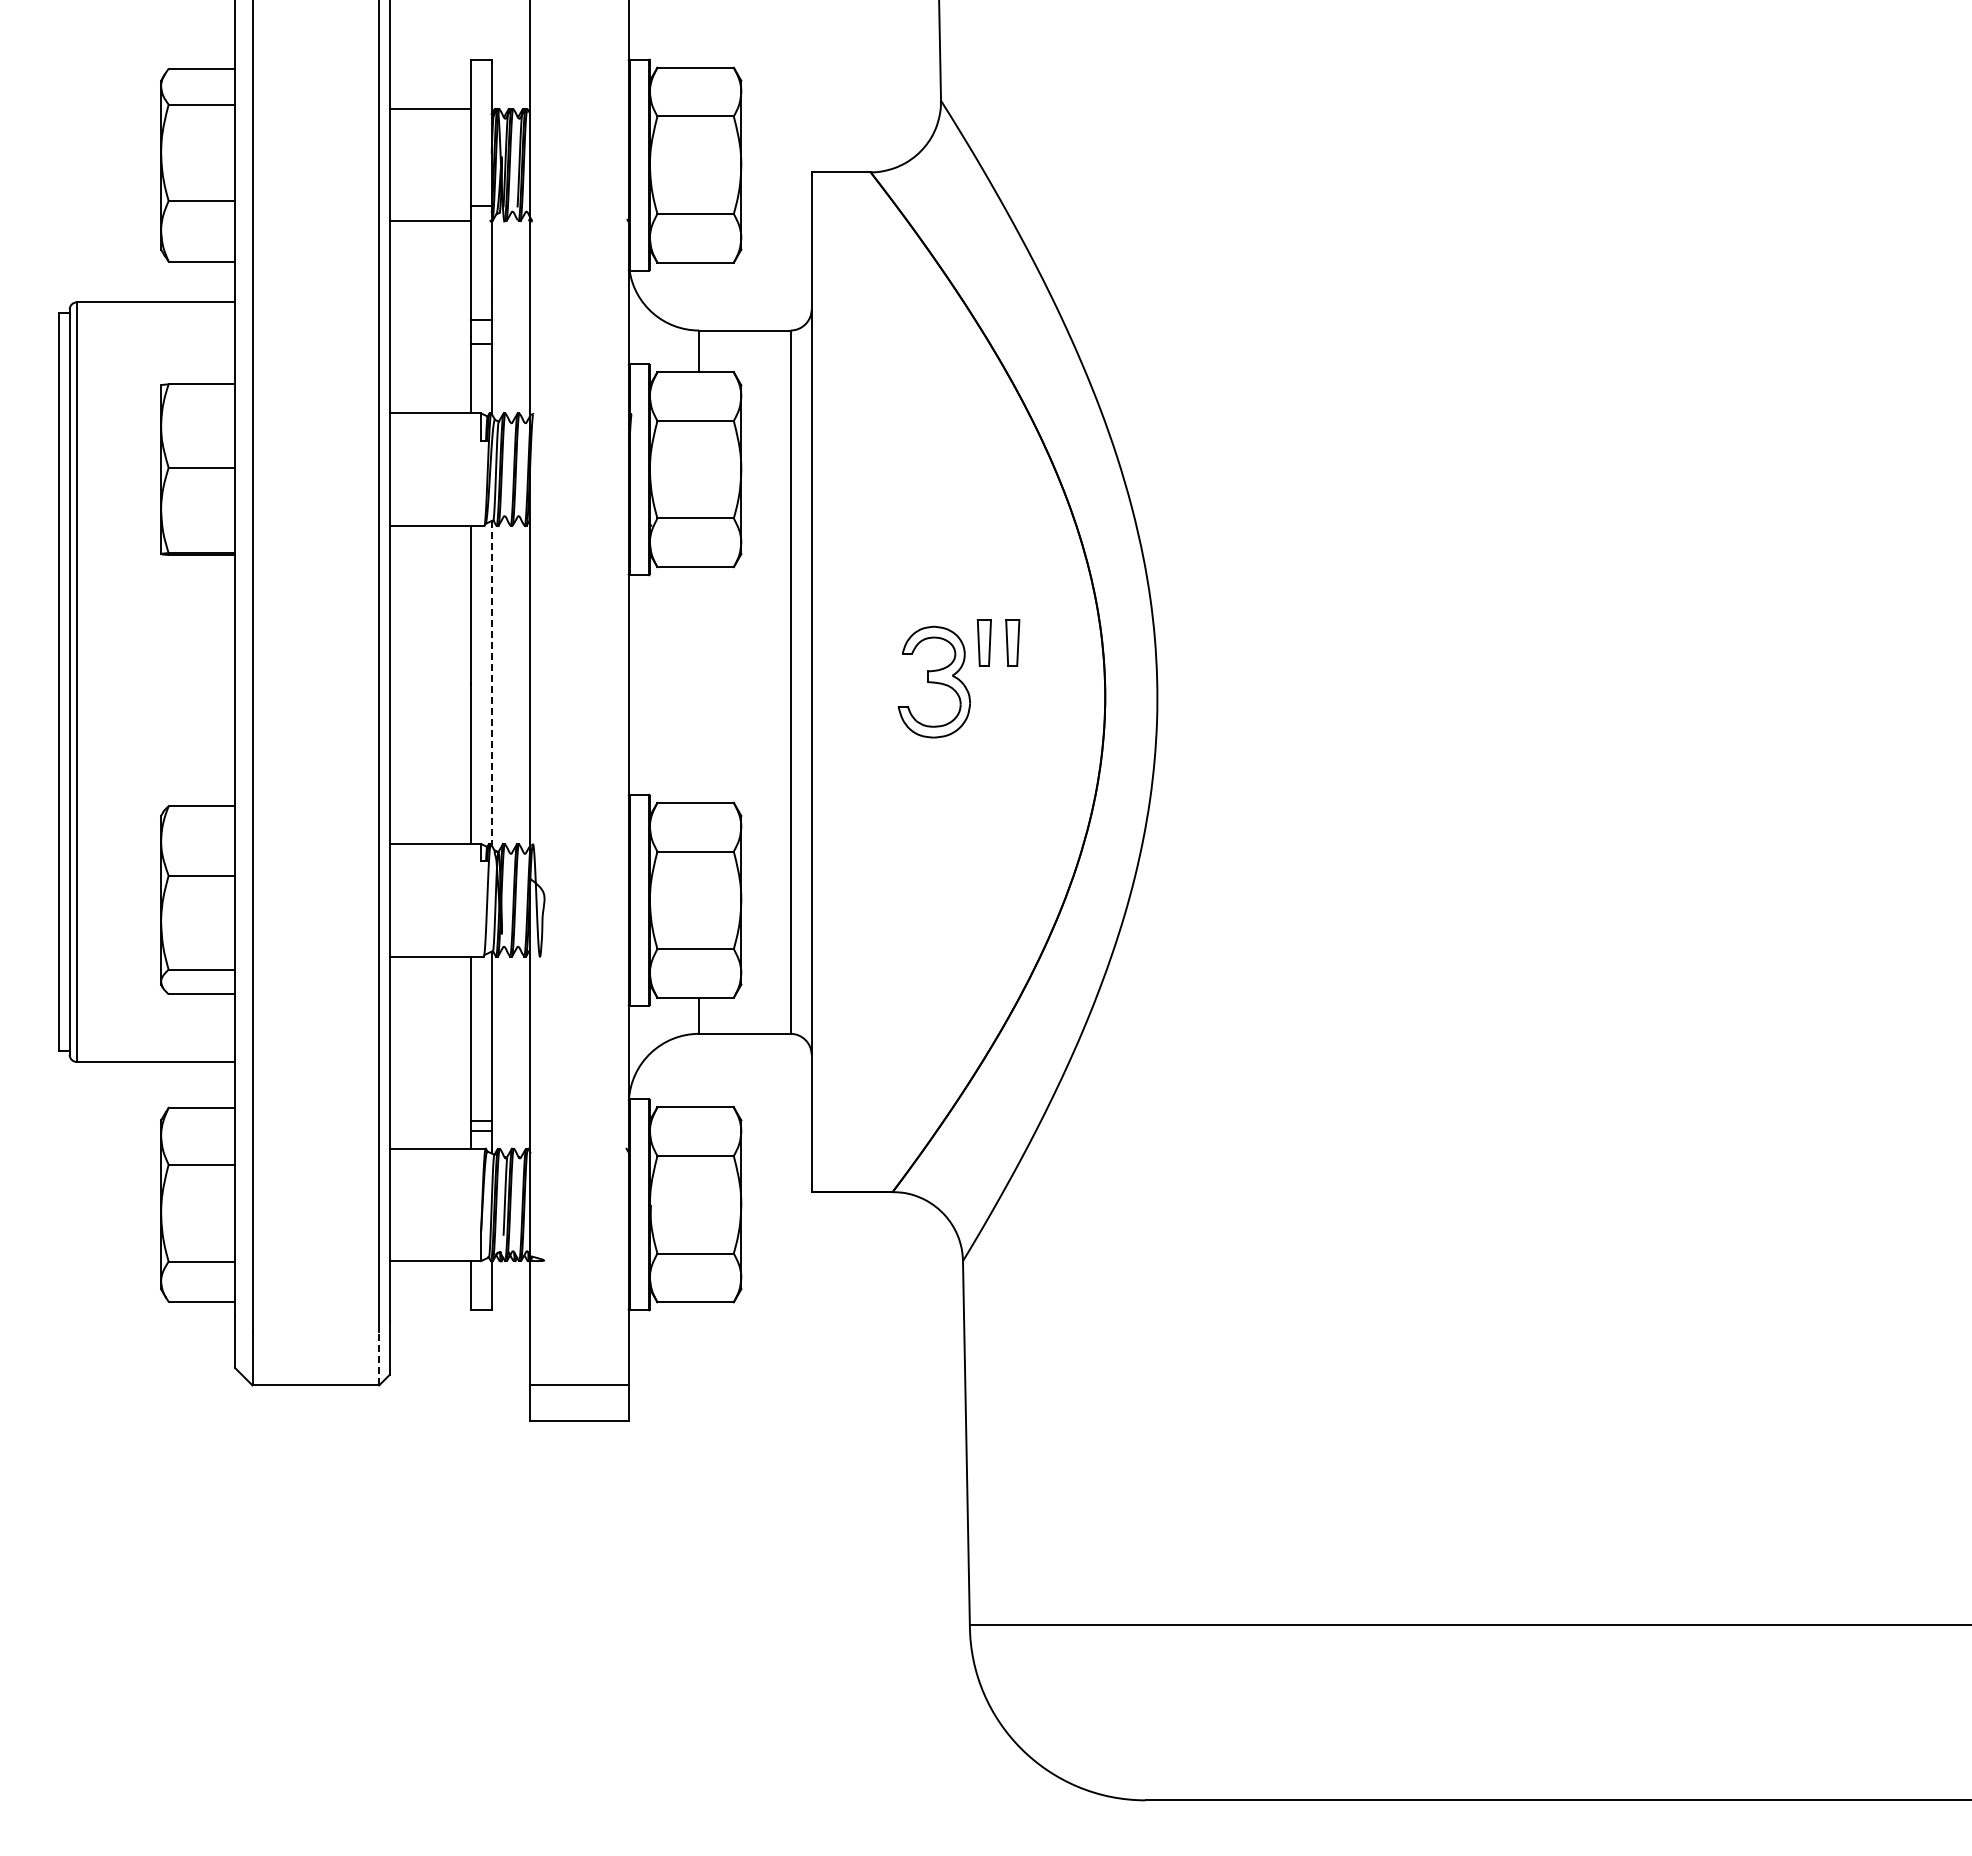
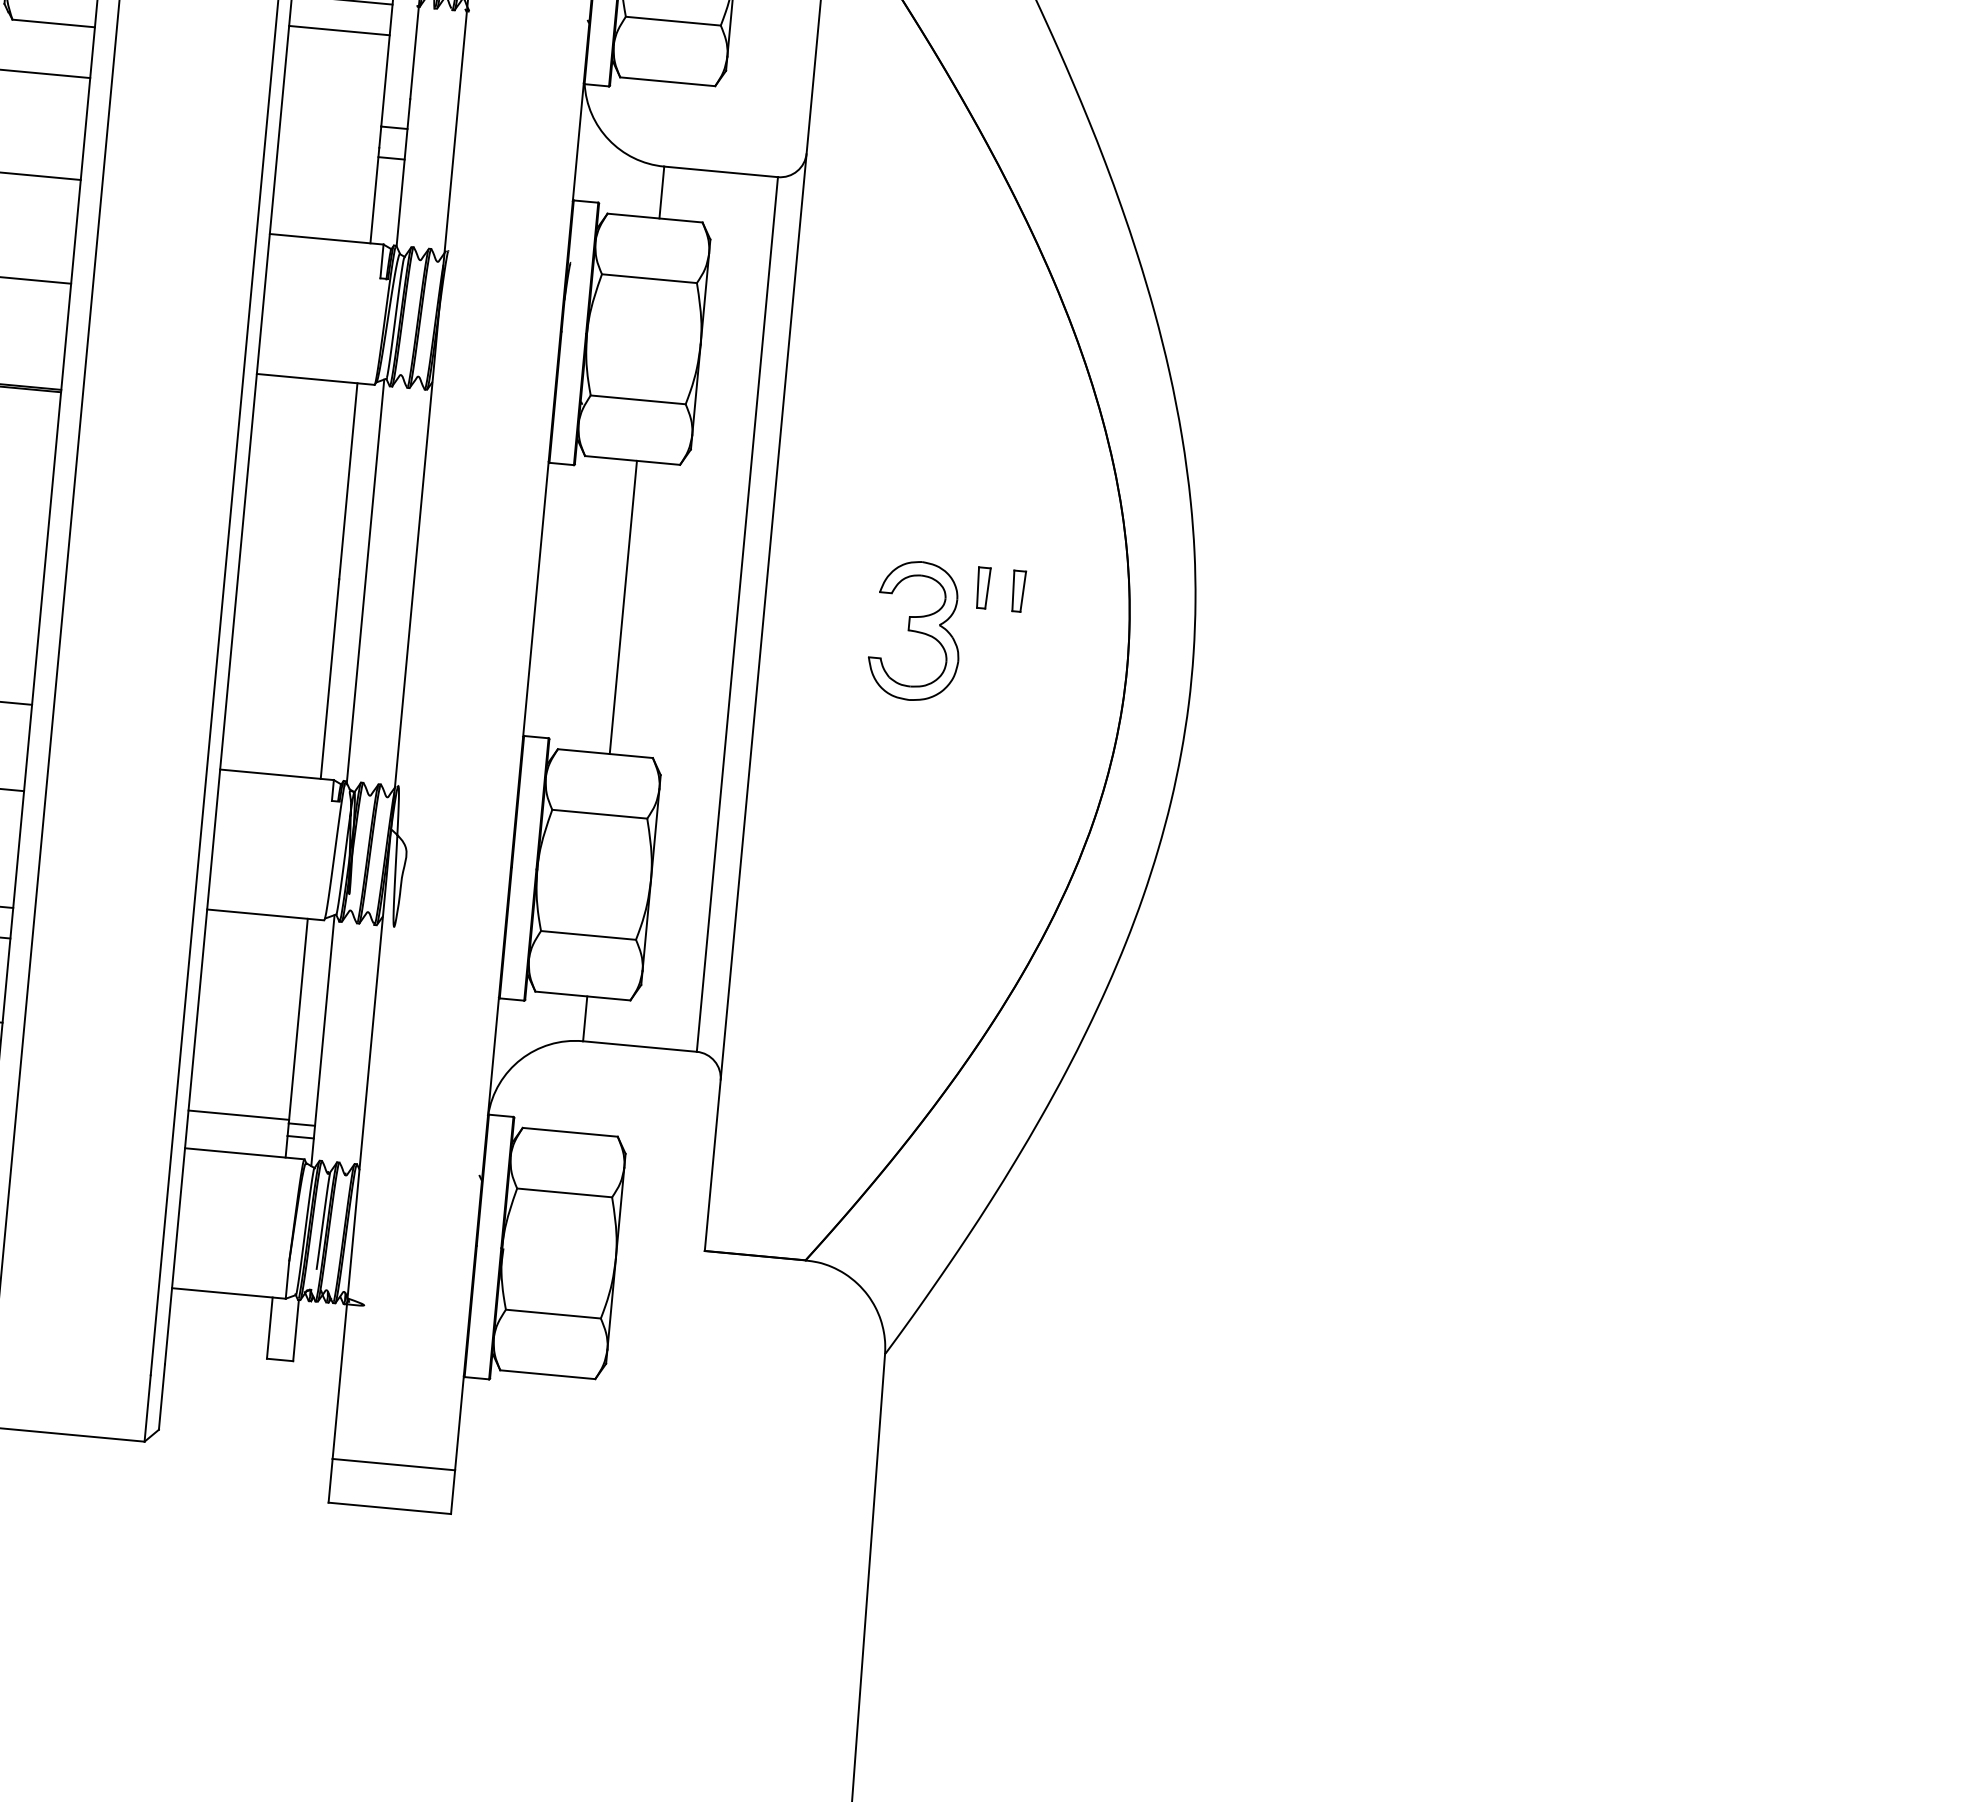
line: (429, 246) -> (338, 30), added
part: (984, 642) -> (983, 587), size x0.71
part: (1012, 642) -> (1017, 590), size x0.71
line: (491, 683) -> (365, 581), dashed -> solid
line: (699, 684) -> (623, 606), added
line: (429, 1118) -> (238, 1115), added
line: (379, 1358) -> (148, 1408), dashed -> solid

